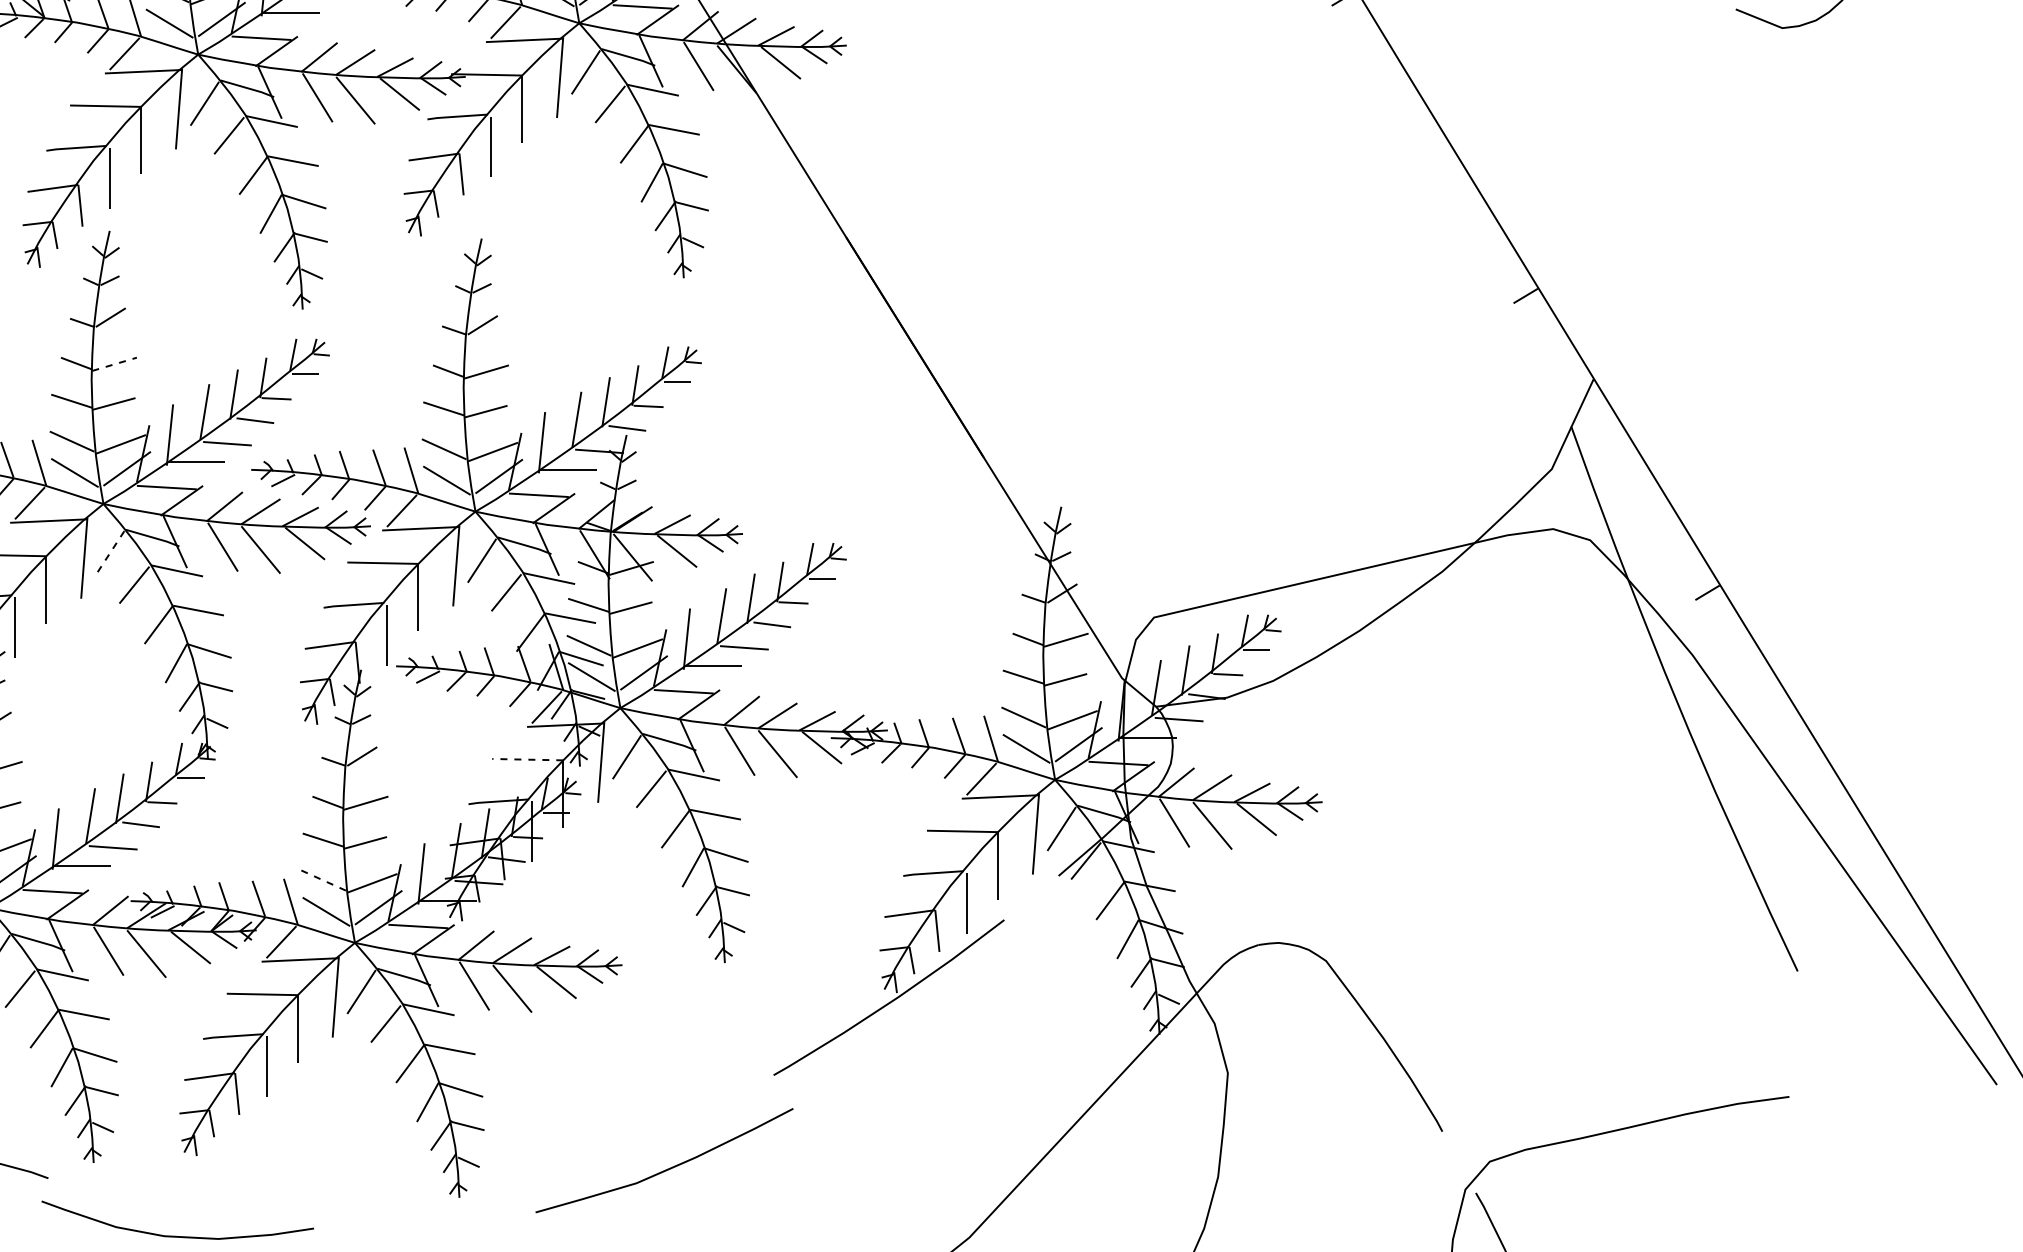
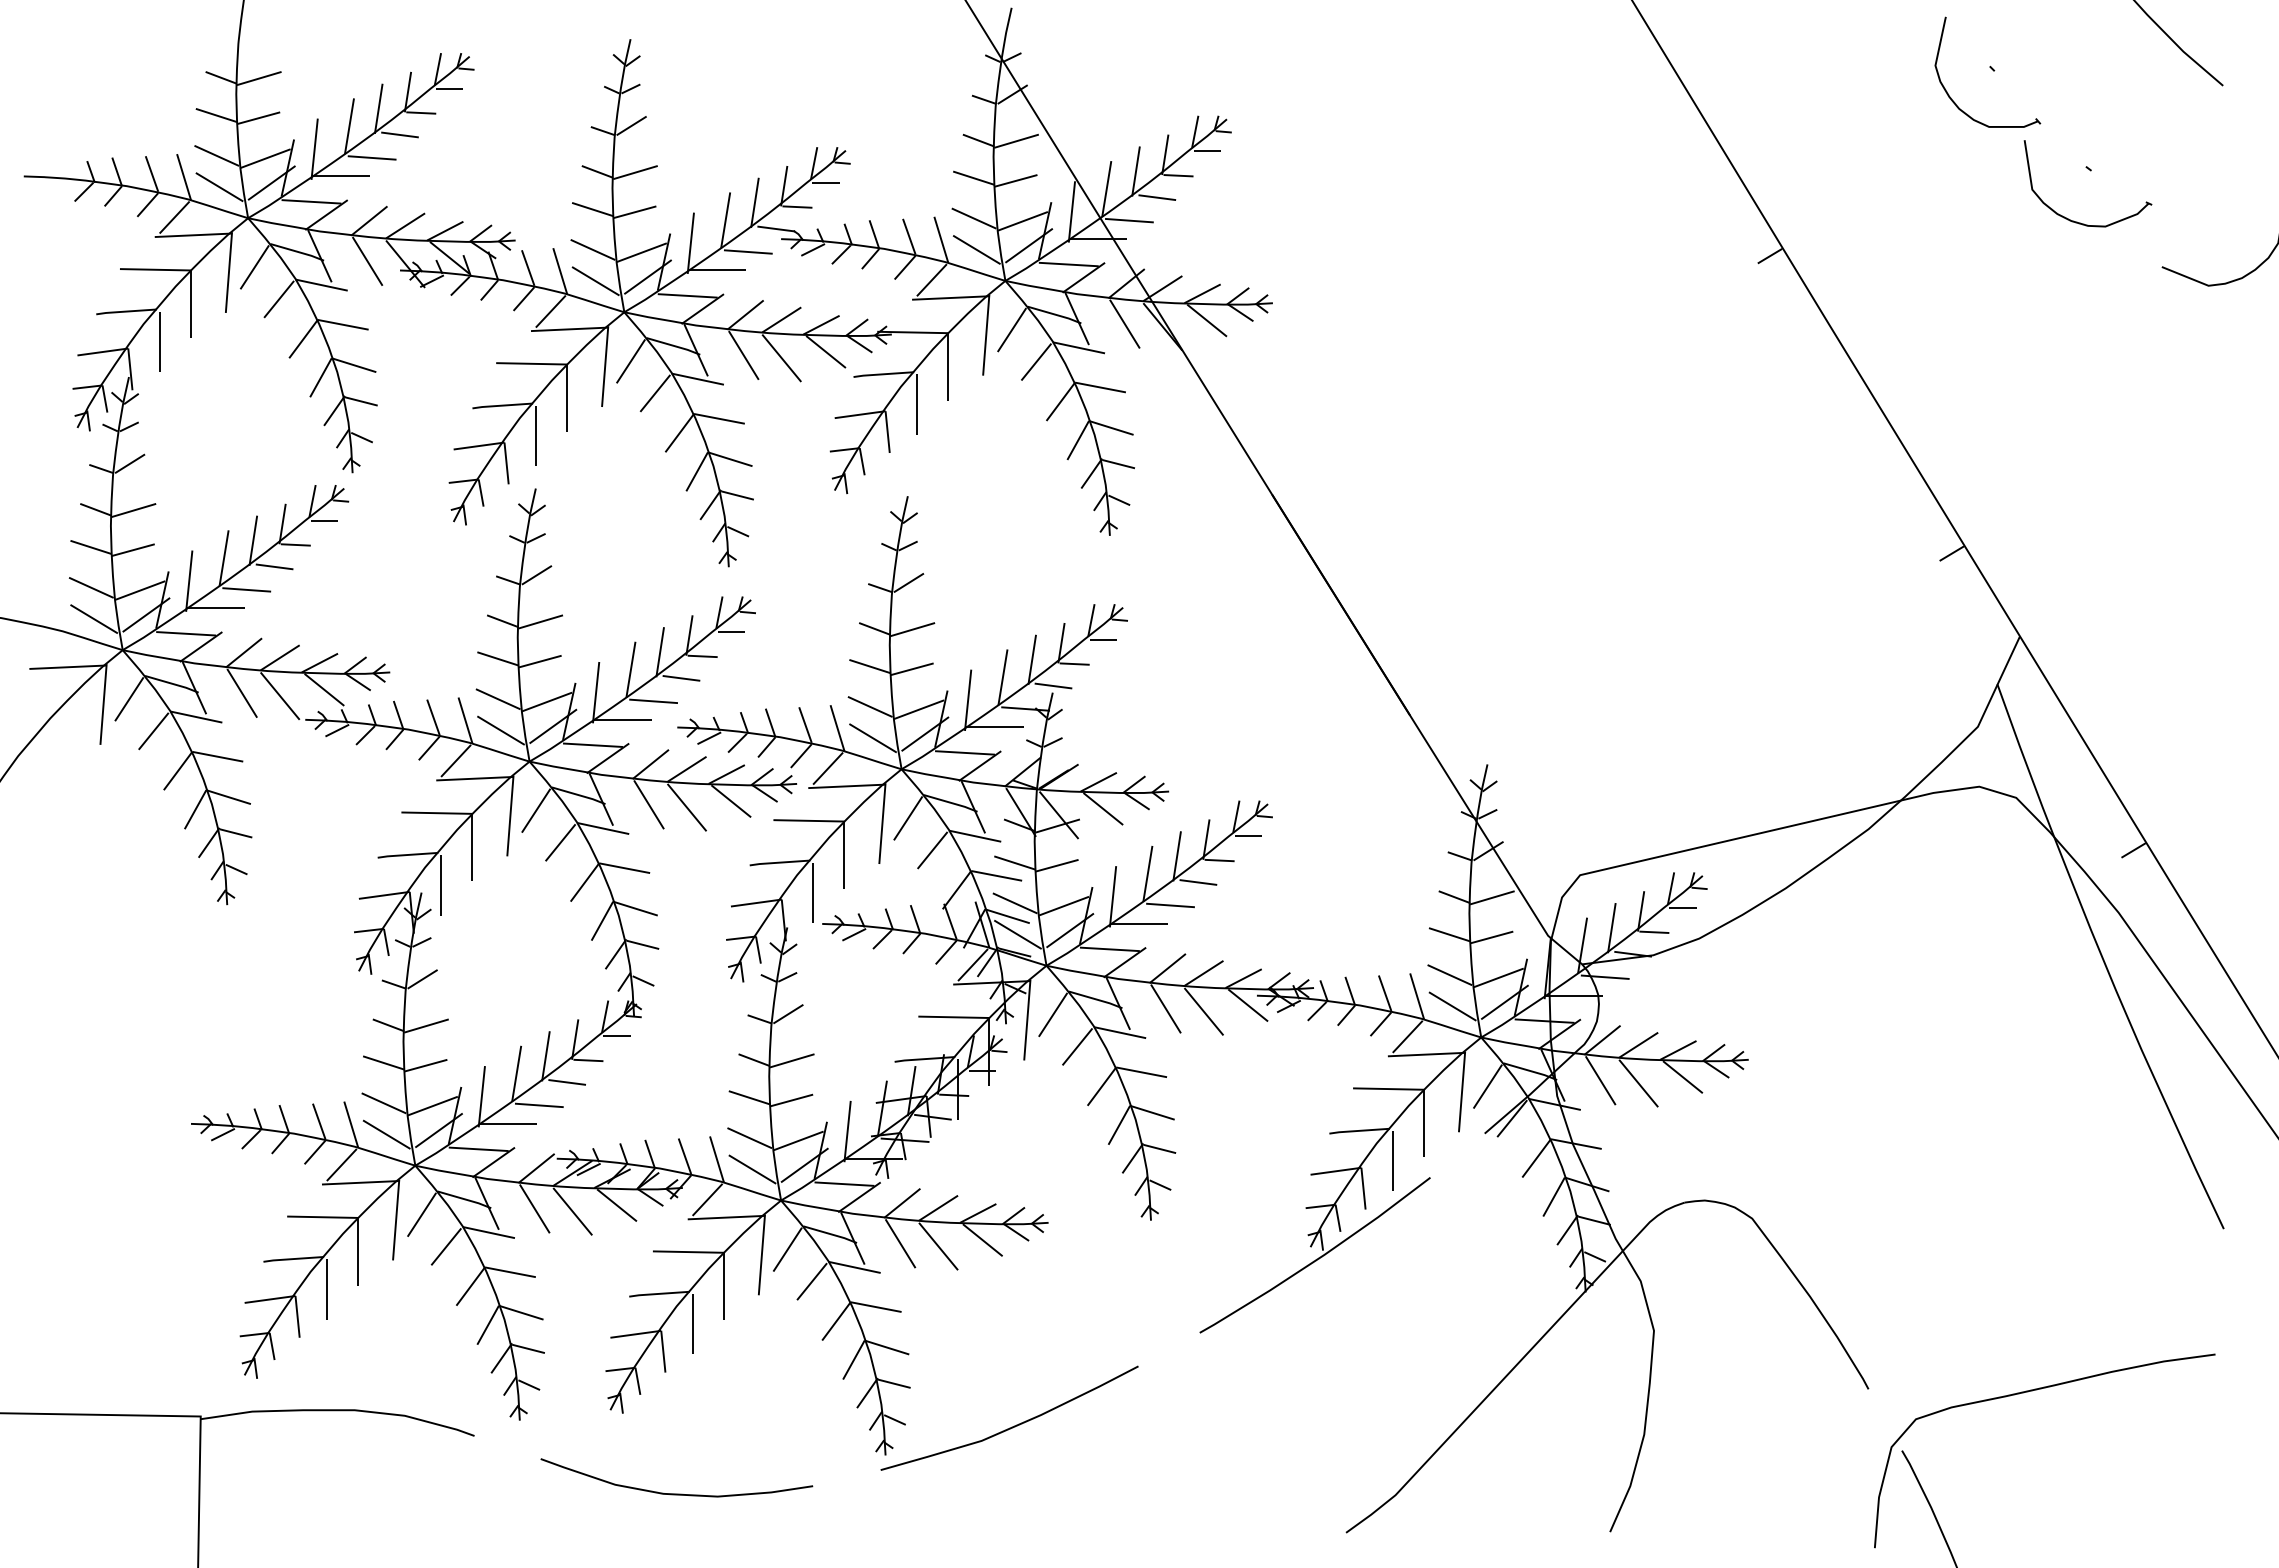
line: (115, 363) -> (541, 621), dashed -> solid
line: (109, 553) -> (535, 811), dashed -> solid
line: (527, 759) -> (953, 1017), dashed -> solid
line: (323, 879) -> (749, 1137), dashed -> solid
curve: (666, 1168) -> (1011, 1426), moved
curve: (177, 1235) -> (676, 1493), moved

